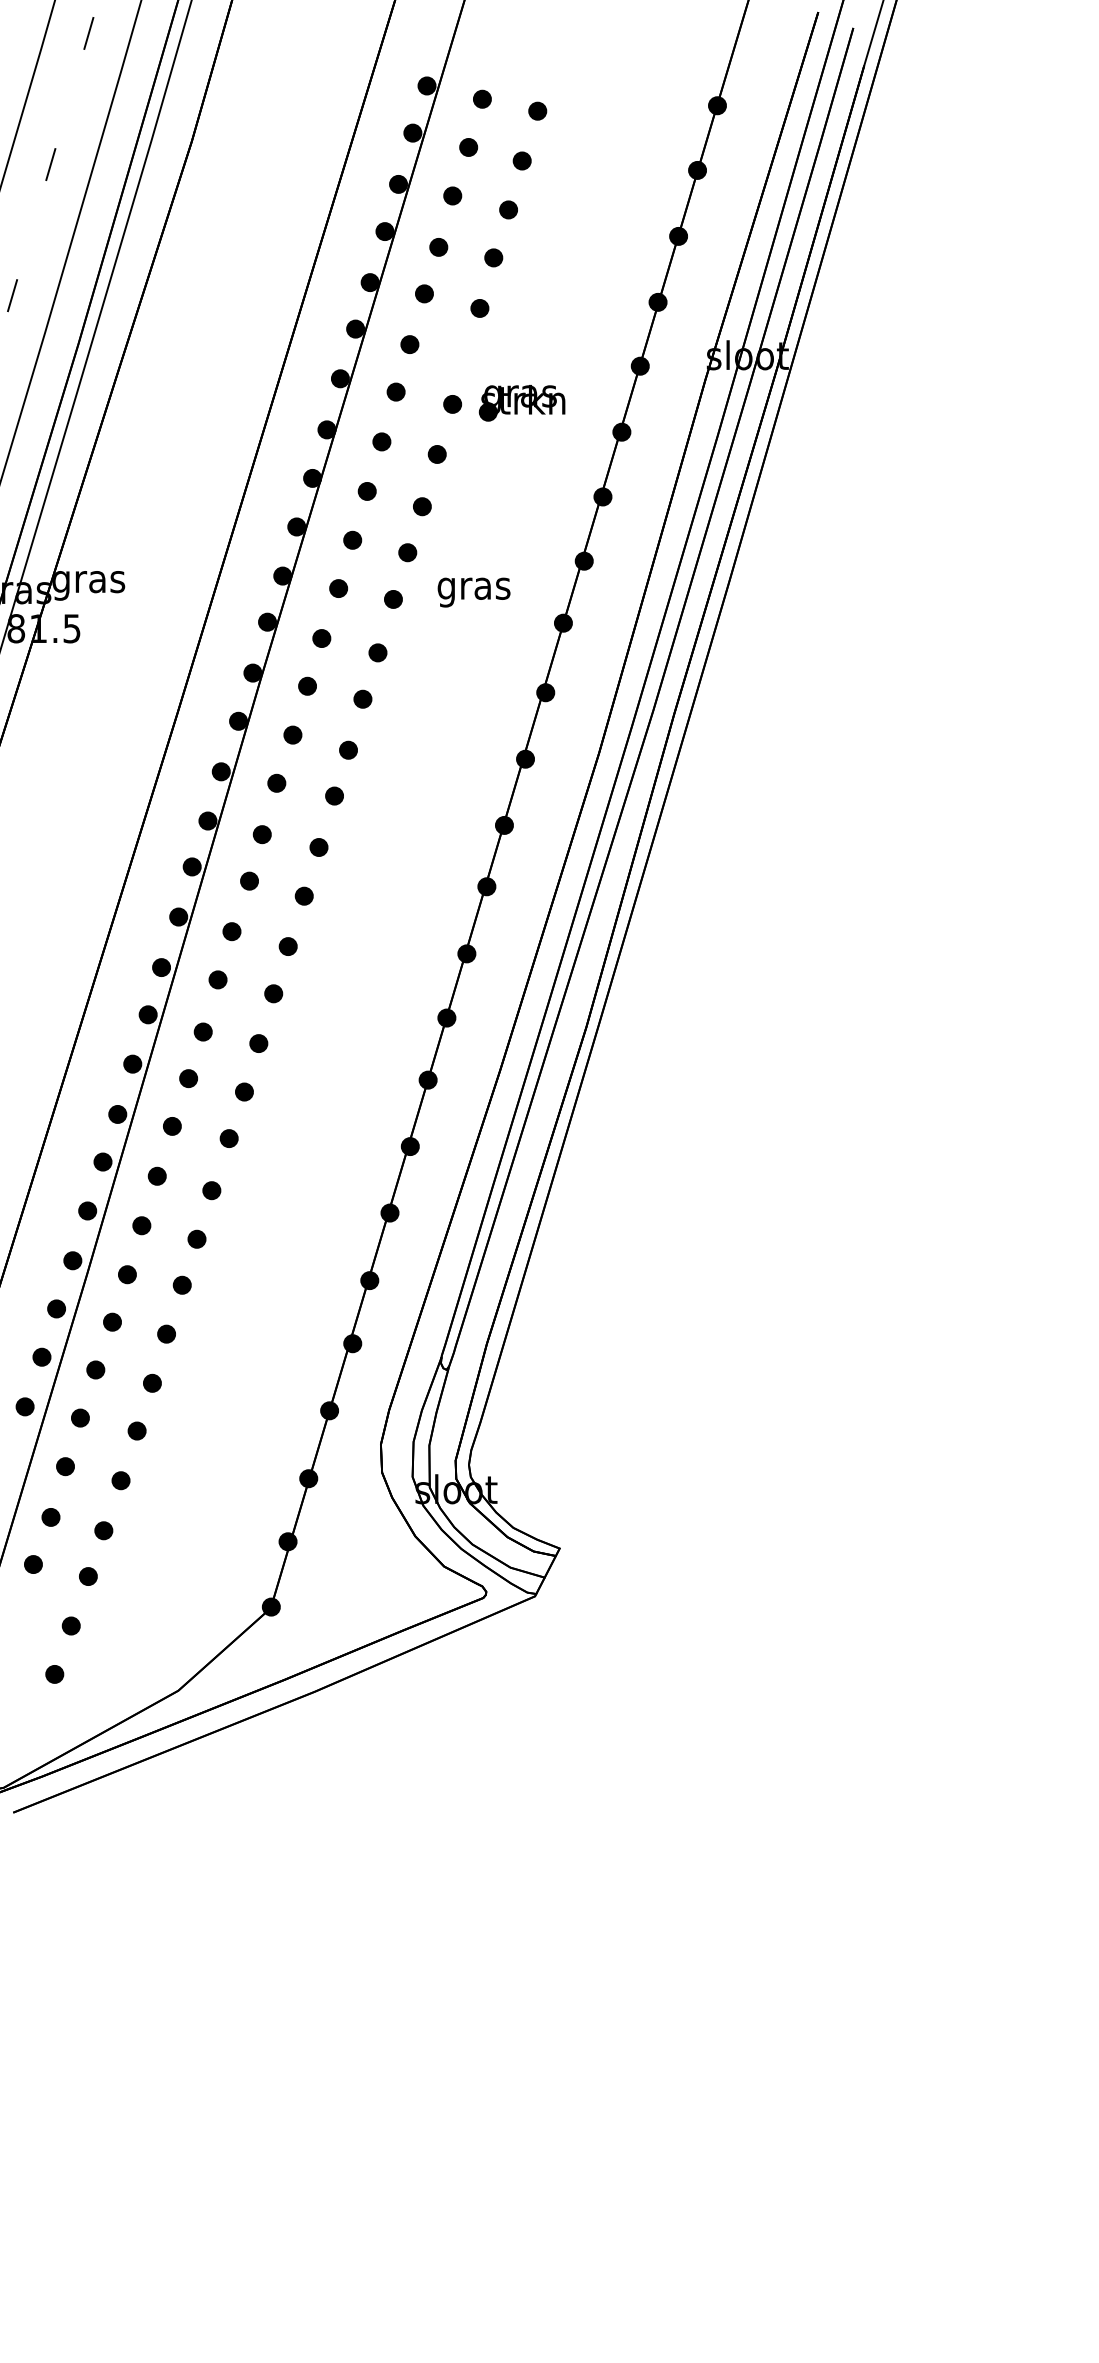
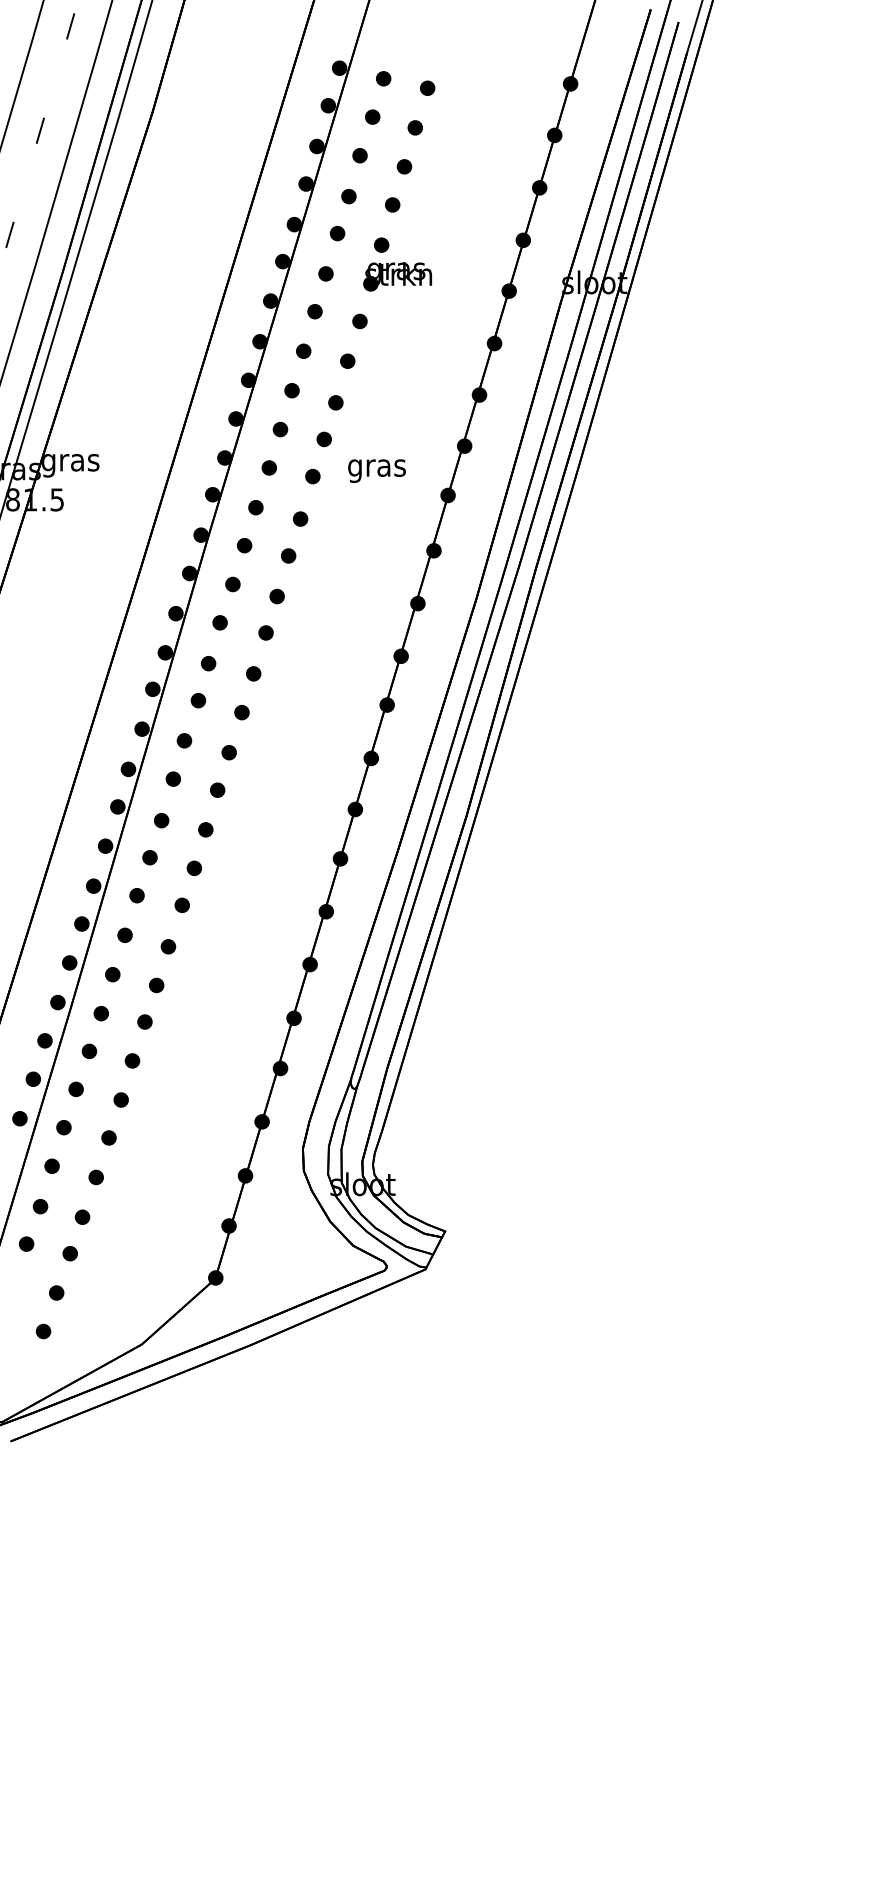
part: (521, 403) -> (397, 277), moved

